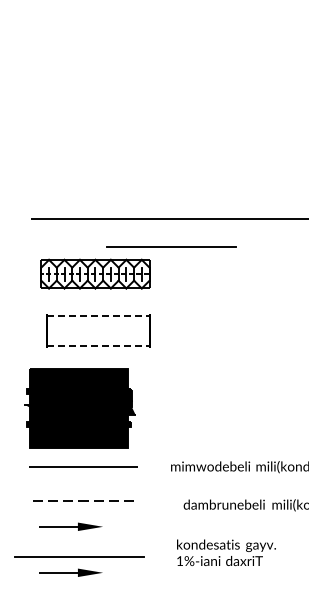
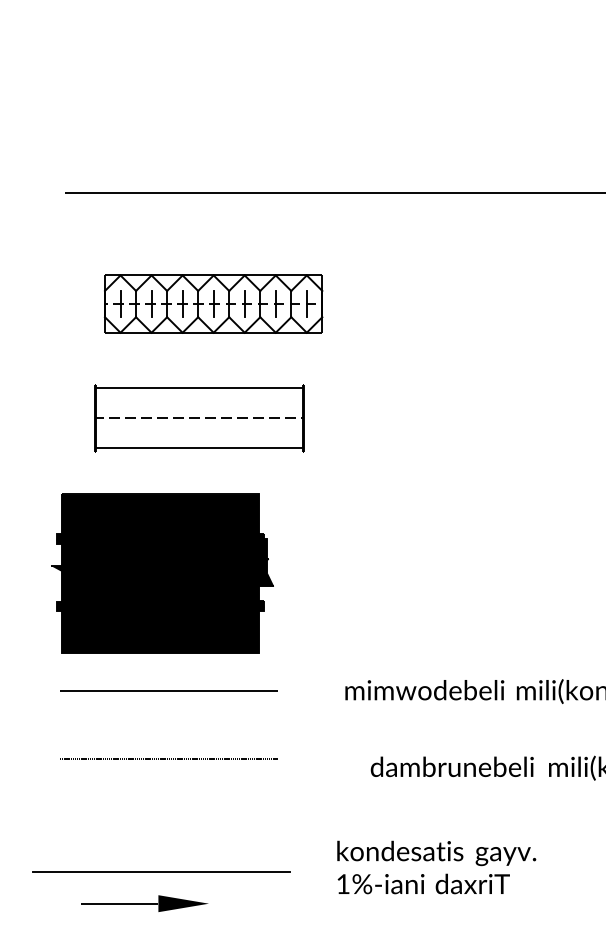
line: (171, 246) -> (346, 248), removed
part: (95, 273) -> (213, 302), moved
line: (98, 316) -> (199, 389), dashed -> solid
line: (98, 330) -> (199, 417), added
line: (98, 345) -> (199, 447), dashed -> solid
part: (70, 526) -> (143, 810), removed
text: (226, 552) -> (436, 866), moved

